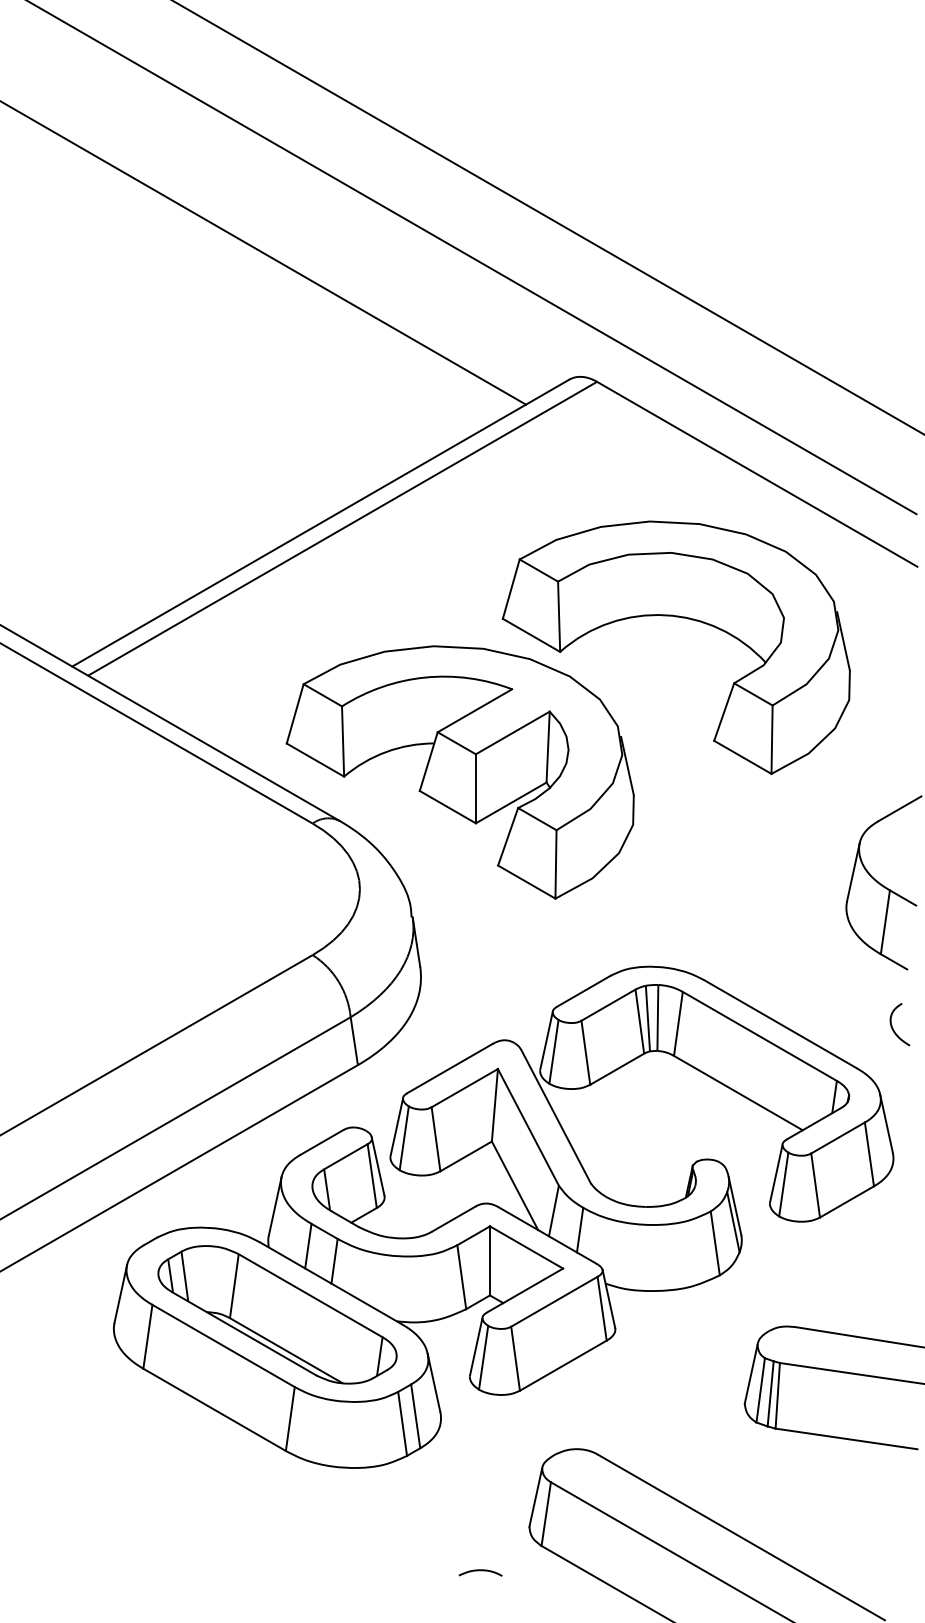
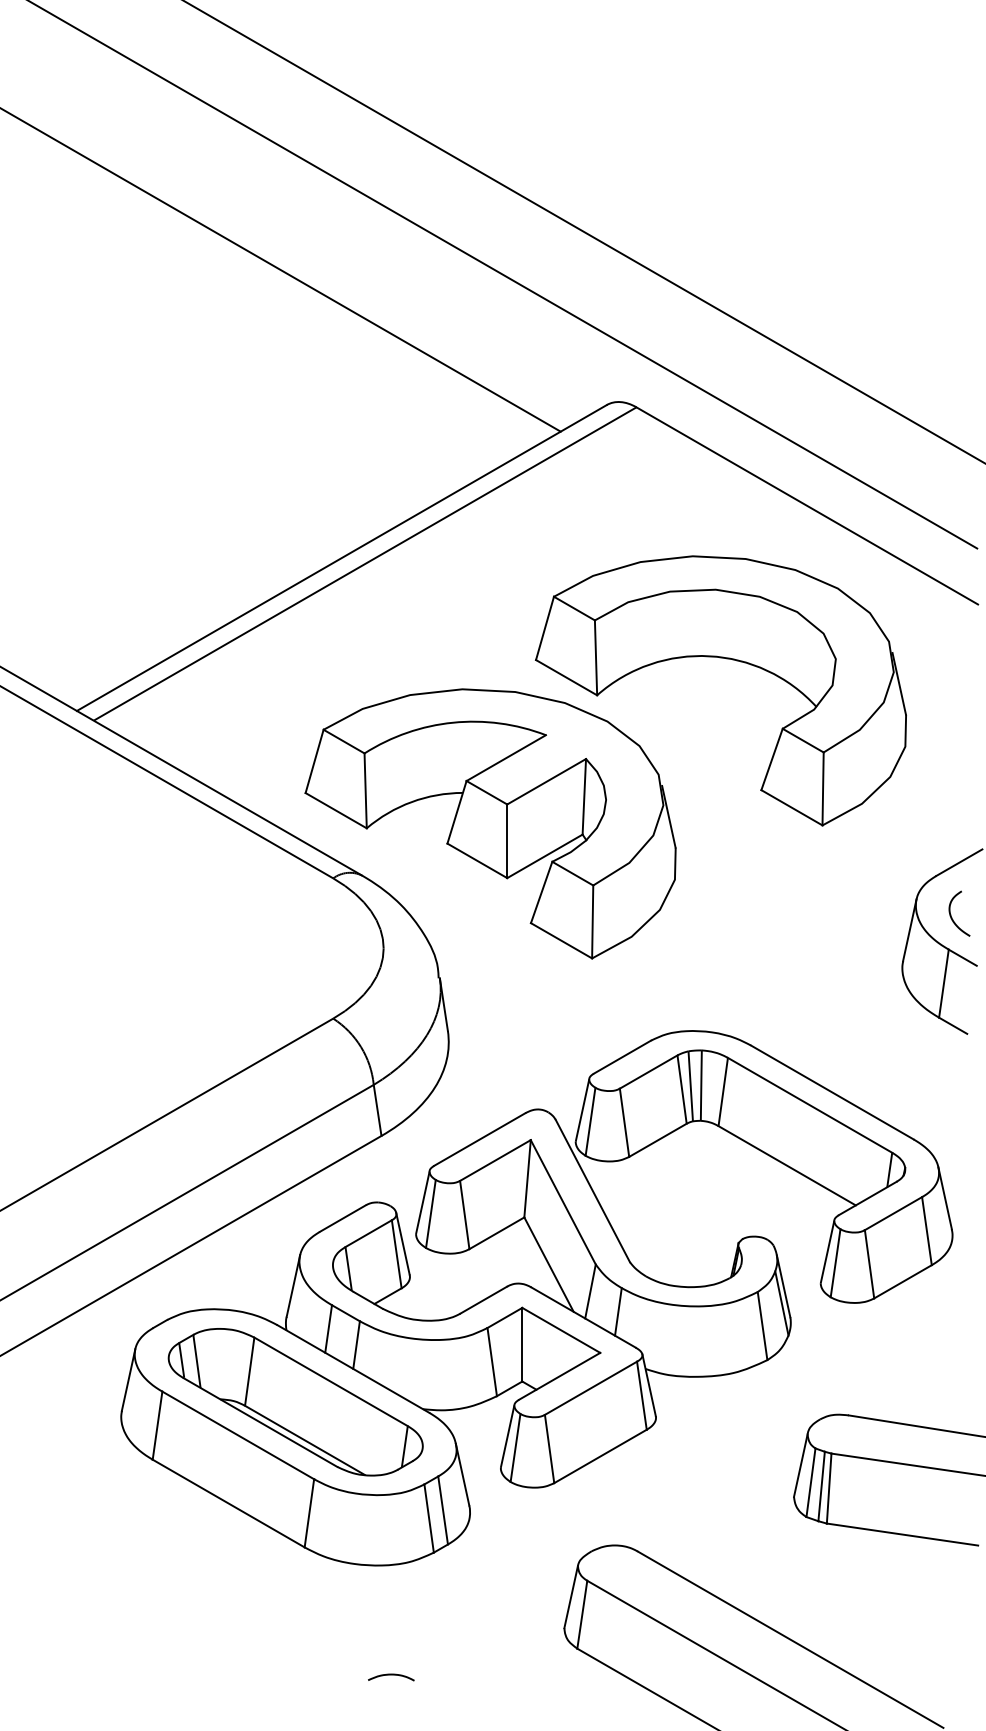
curve: (892, 1025) -> (951, 914), moved
curve: (480, 1571) -> (391, 1675), moved

